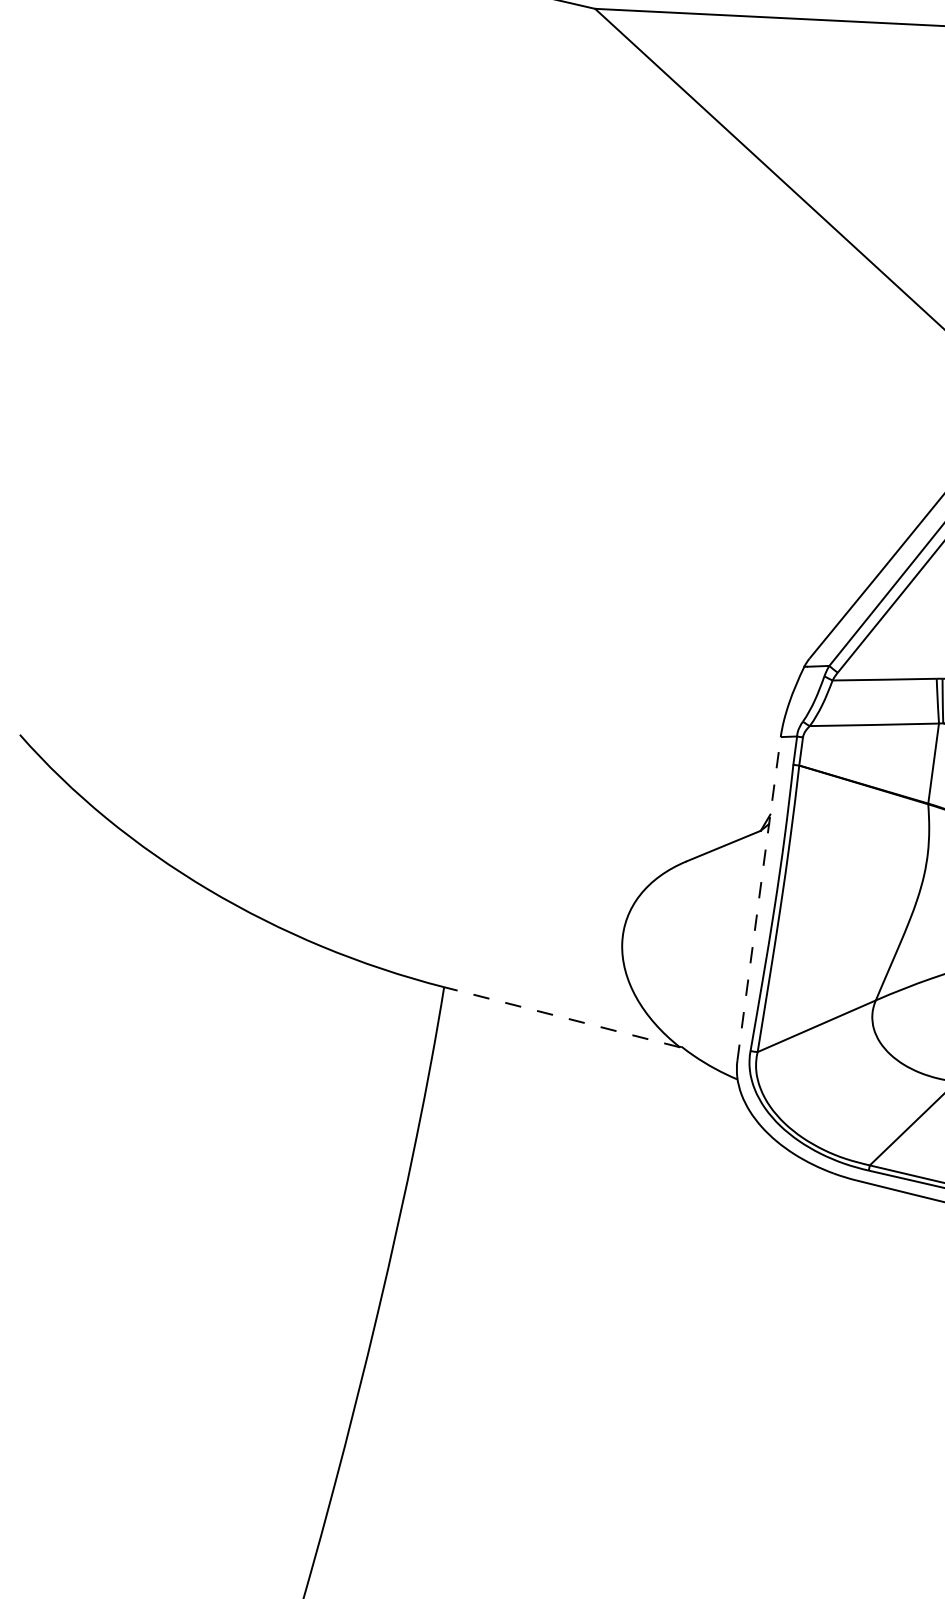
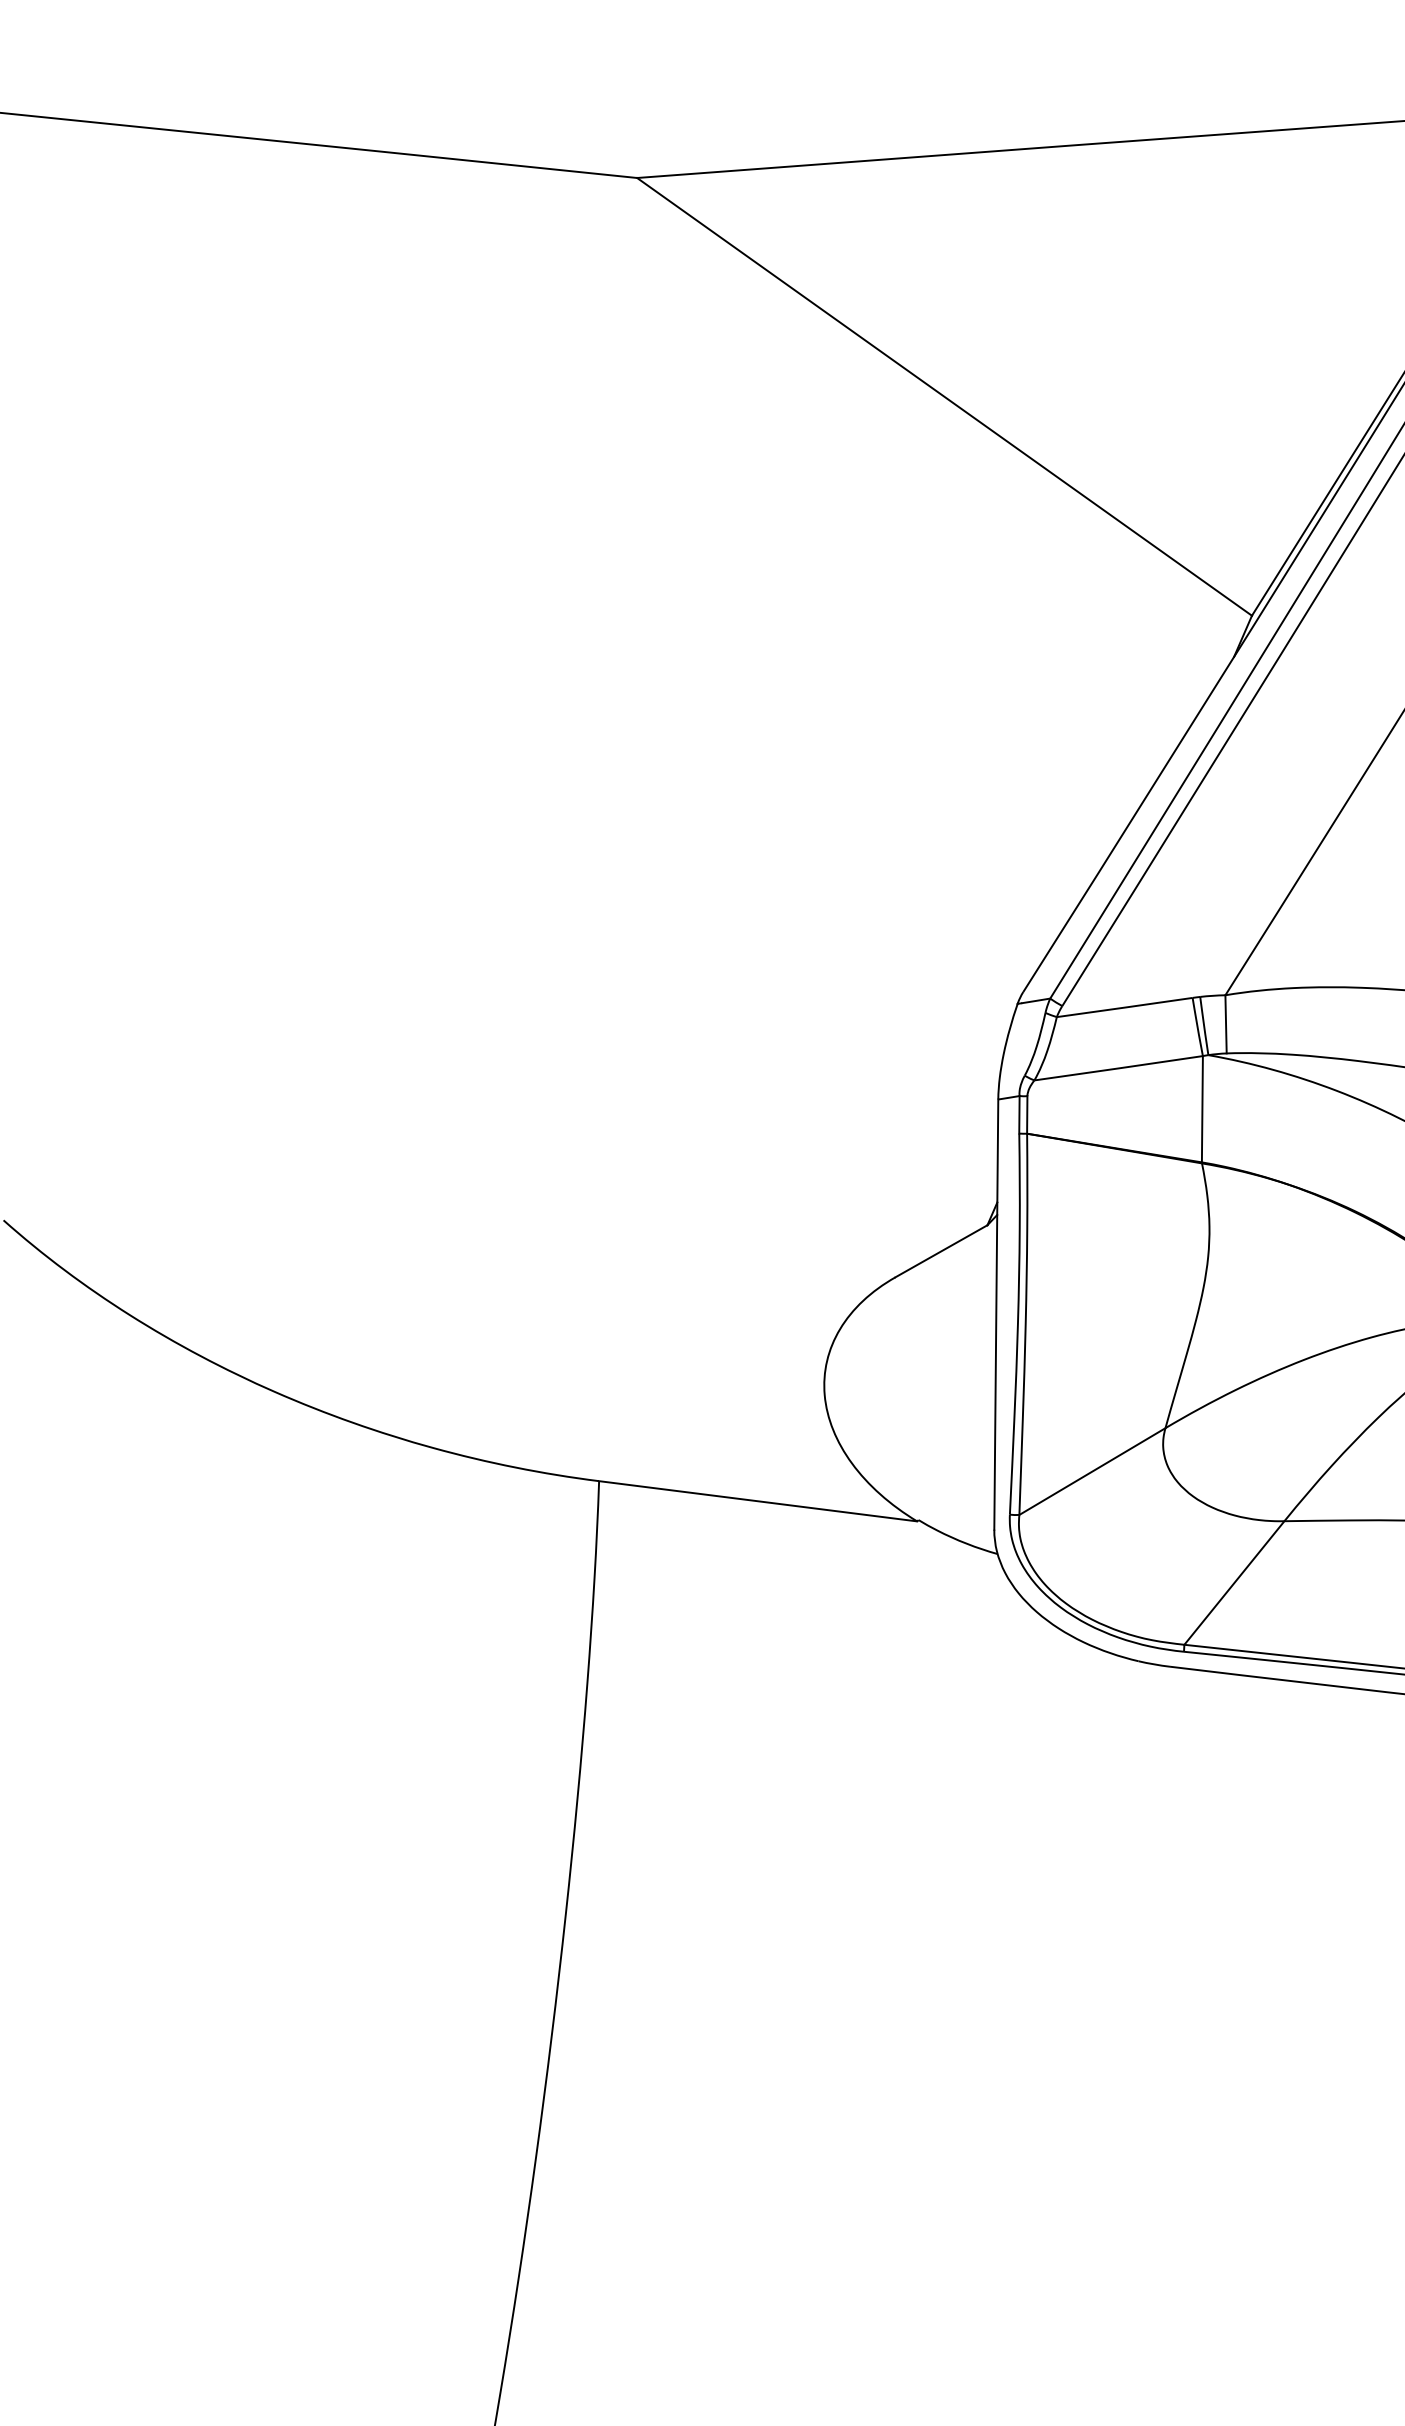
line: (759, 898) -> (996, 1314), dashed -> solid
line: (561, 1017) -> (757, 1501), dashed -> solid

